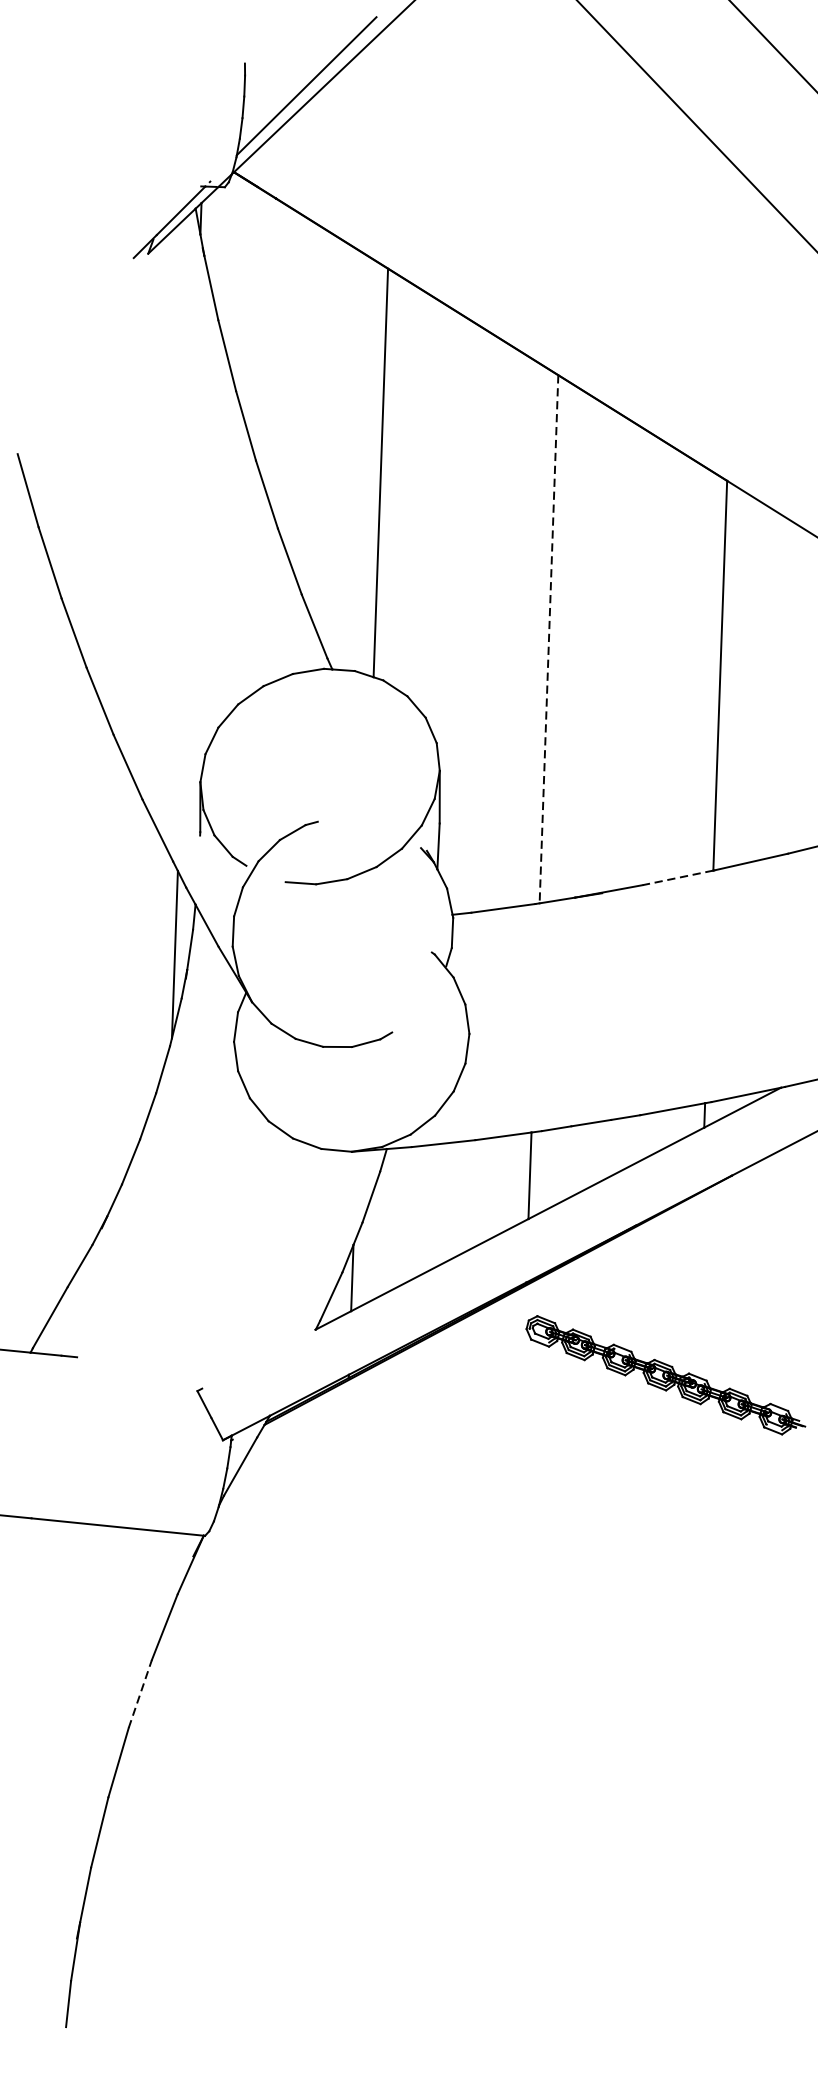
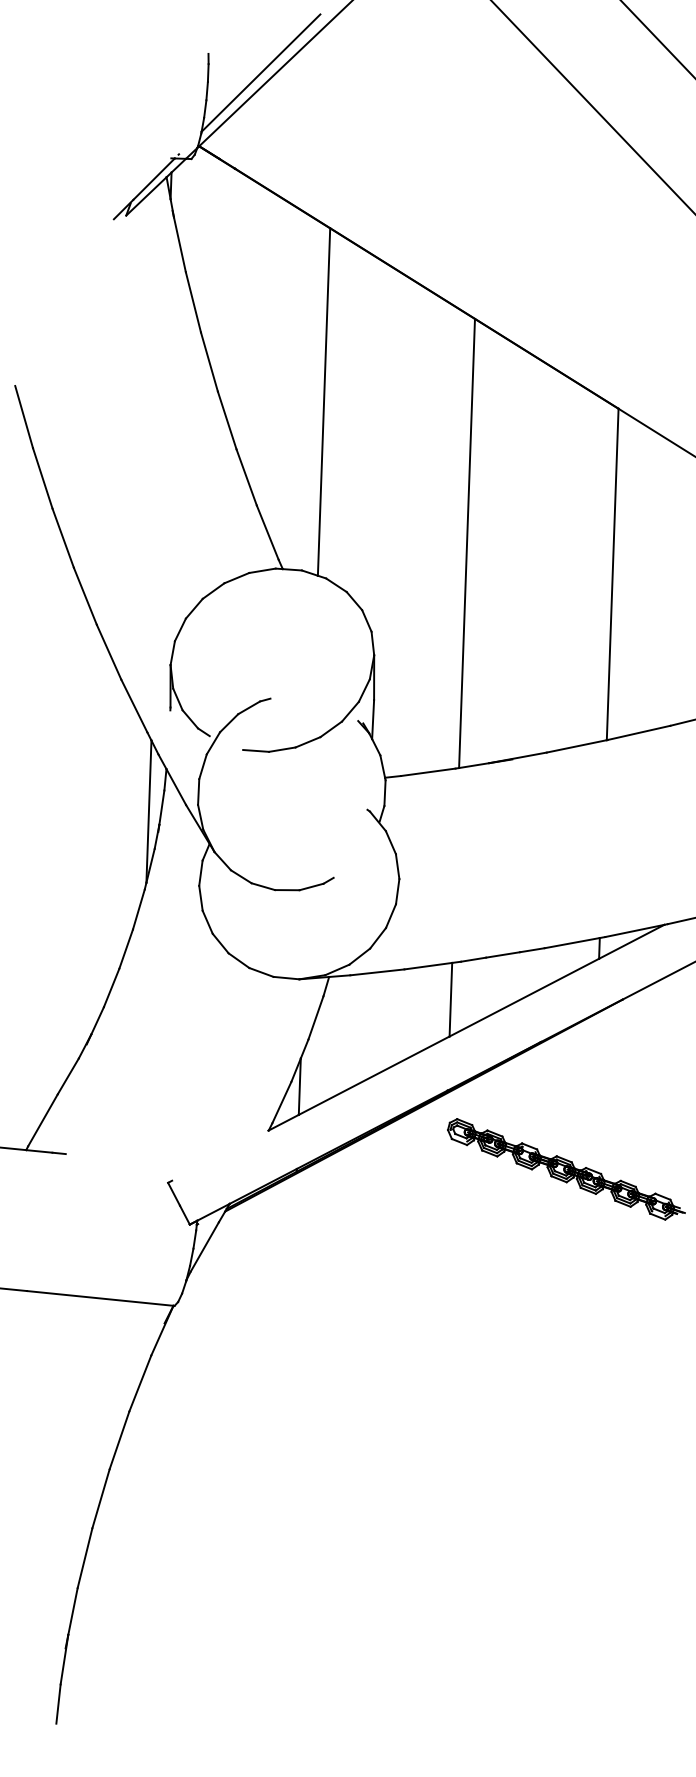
line: (549, 639) -> (467, 543), dashed -> solid
line: (677, 878) -> (576, 746), dashed -> solid
line: (140, 1694) -> (119, 1440), dashed -> solid

